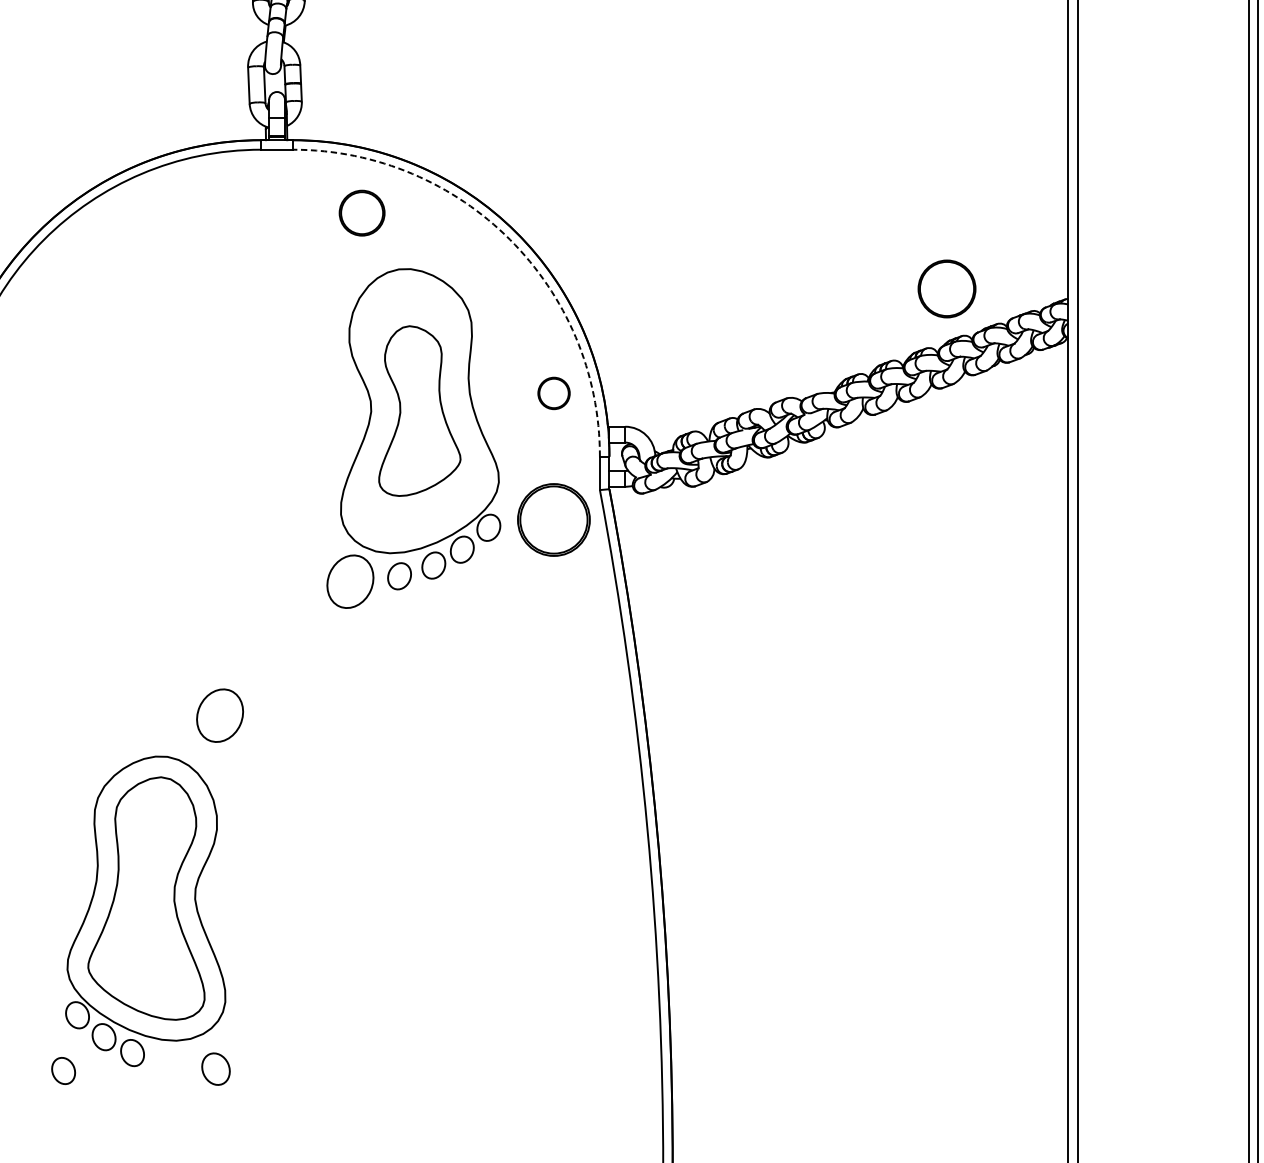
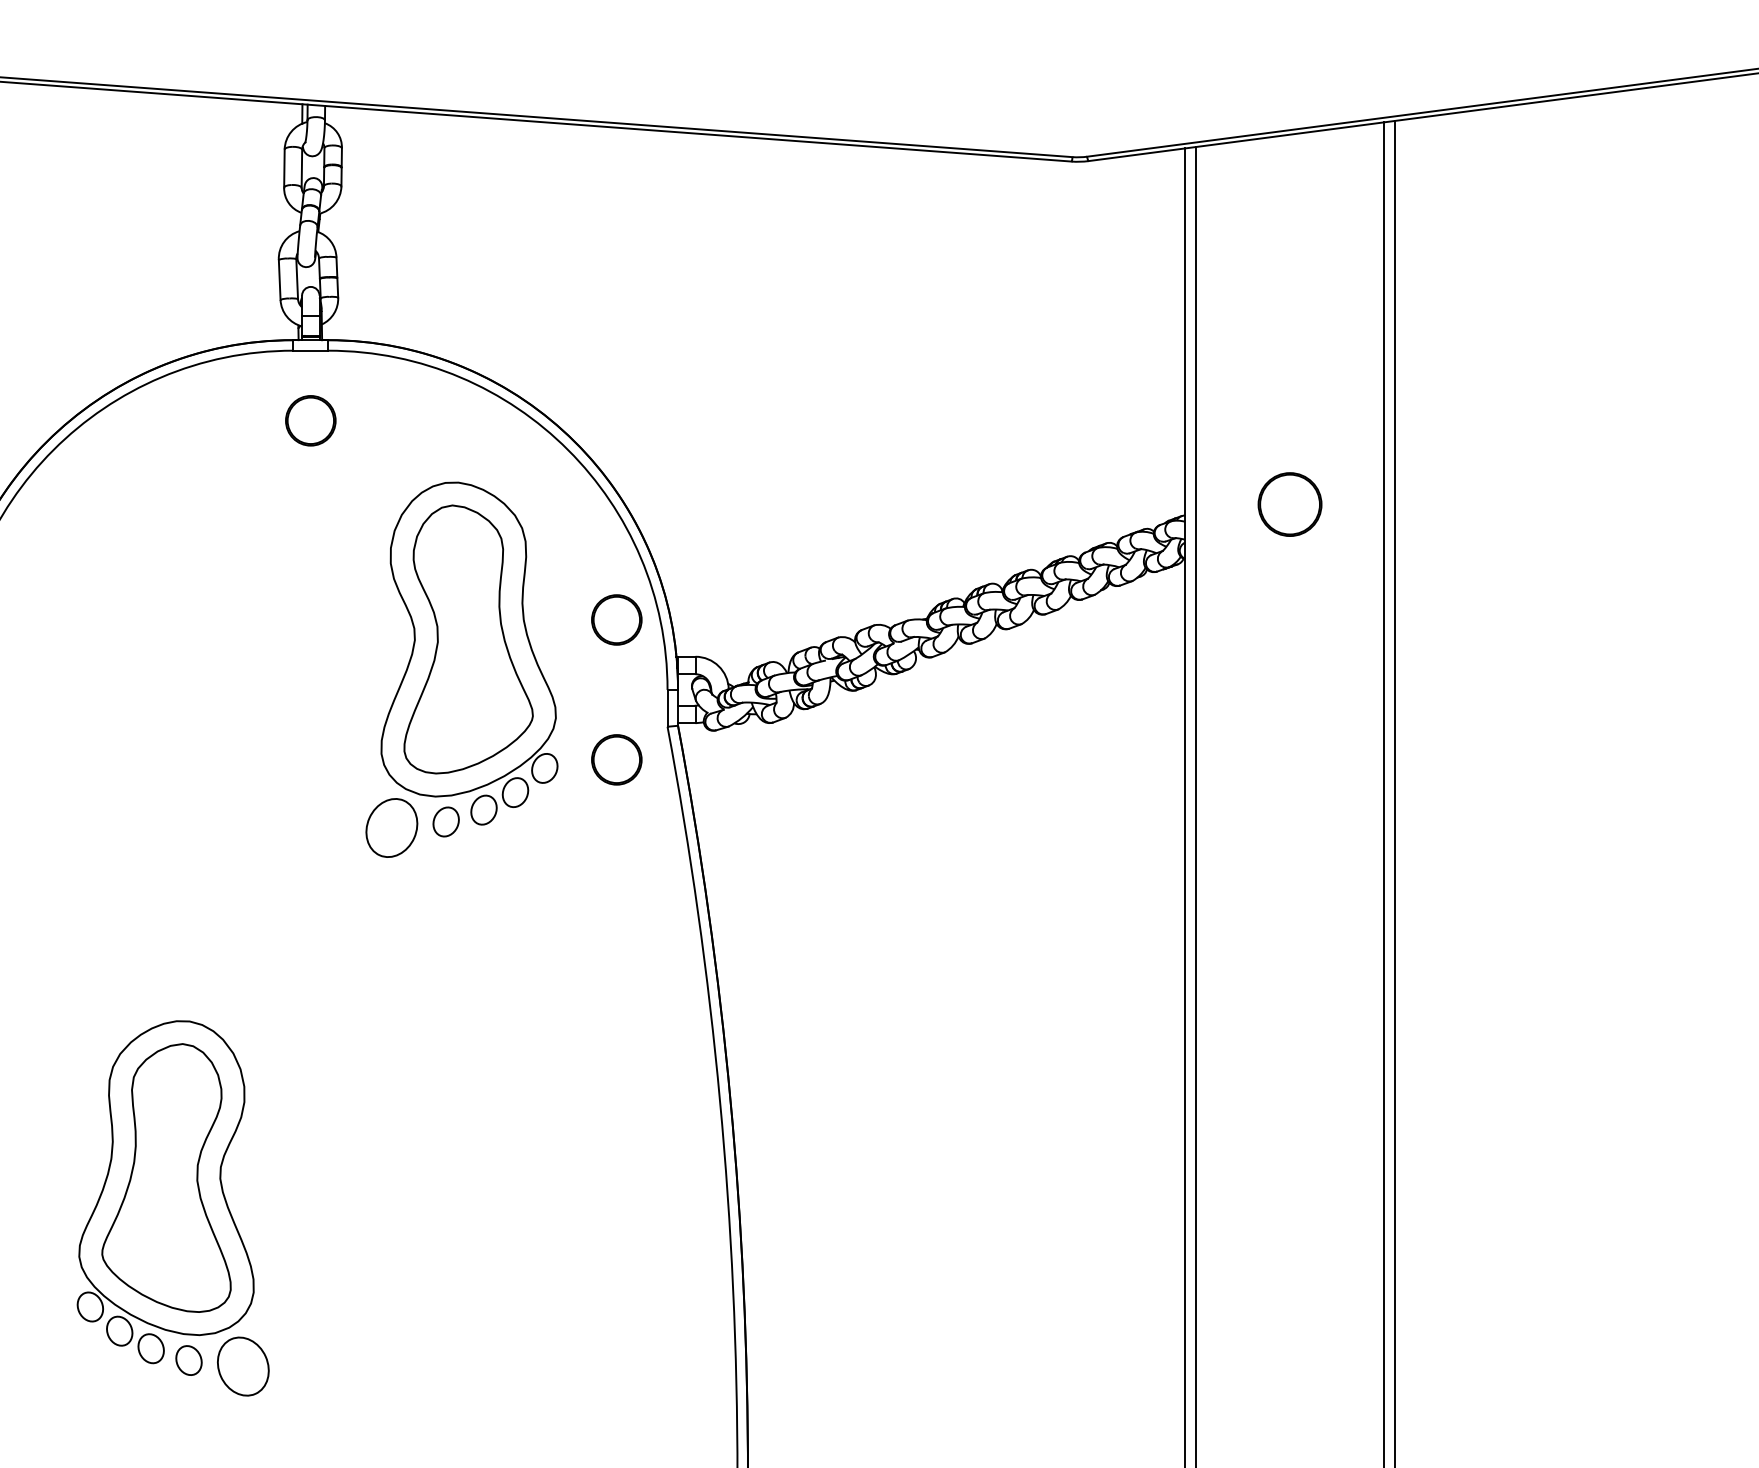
part: (361, 212) -> (310, 420), moved
arc: (510, 240) -> (568, 450), dashed -> solid
part: (946, 288) -> (1289, 504), moved
circle: (553, 393) -> (616, 619), size x1.43
part: (419, 411) -> (468, 639), size x1.43
part: (553, 519) -> (616, 759), size x0.62
part: (219, 715) -> (247, 975), removed
part: (216, 1069) -> (243, 1366), size x1.67
part: (63, 1070) -> (188, 1360), moved

